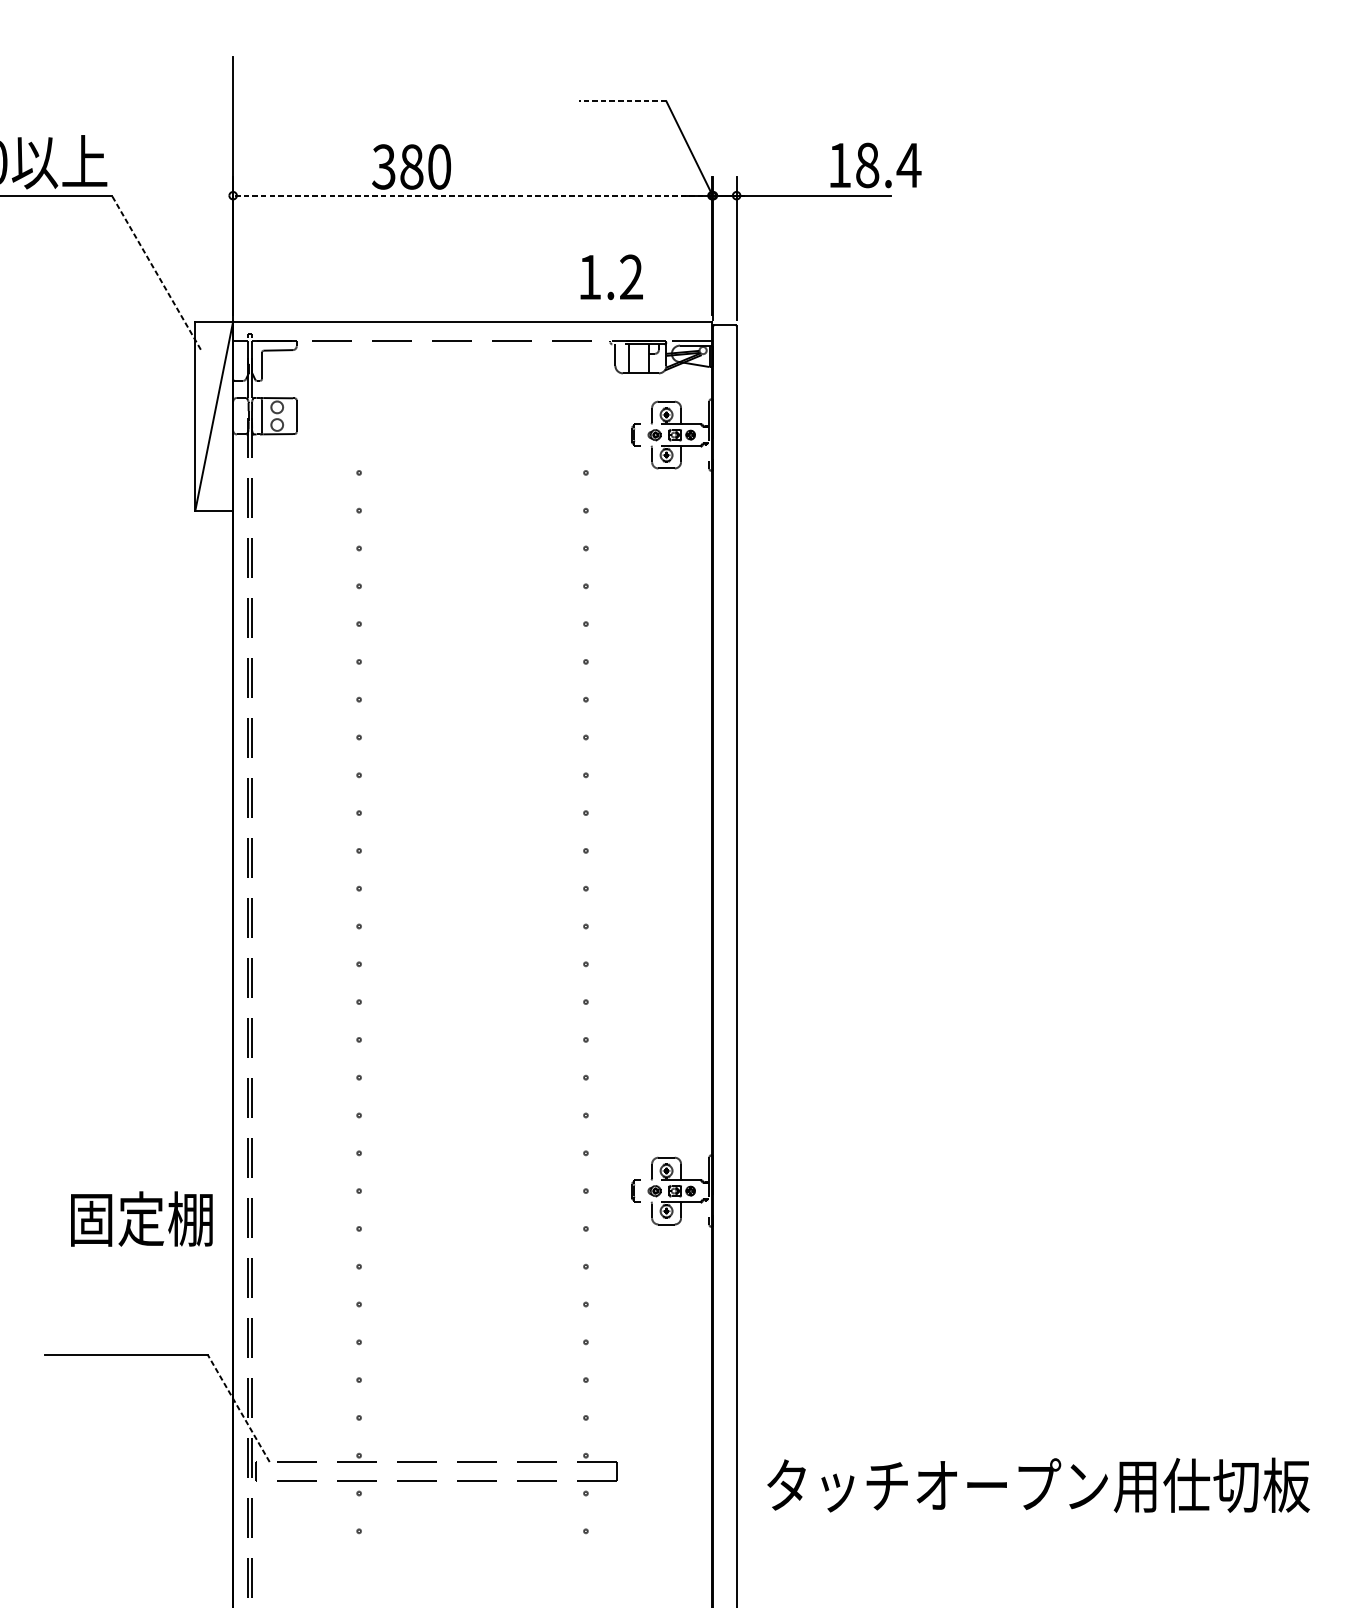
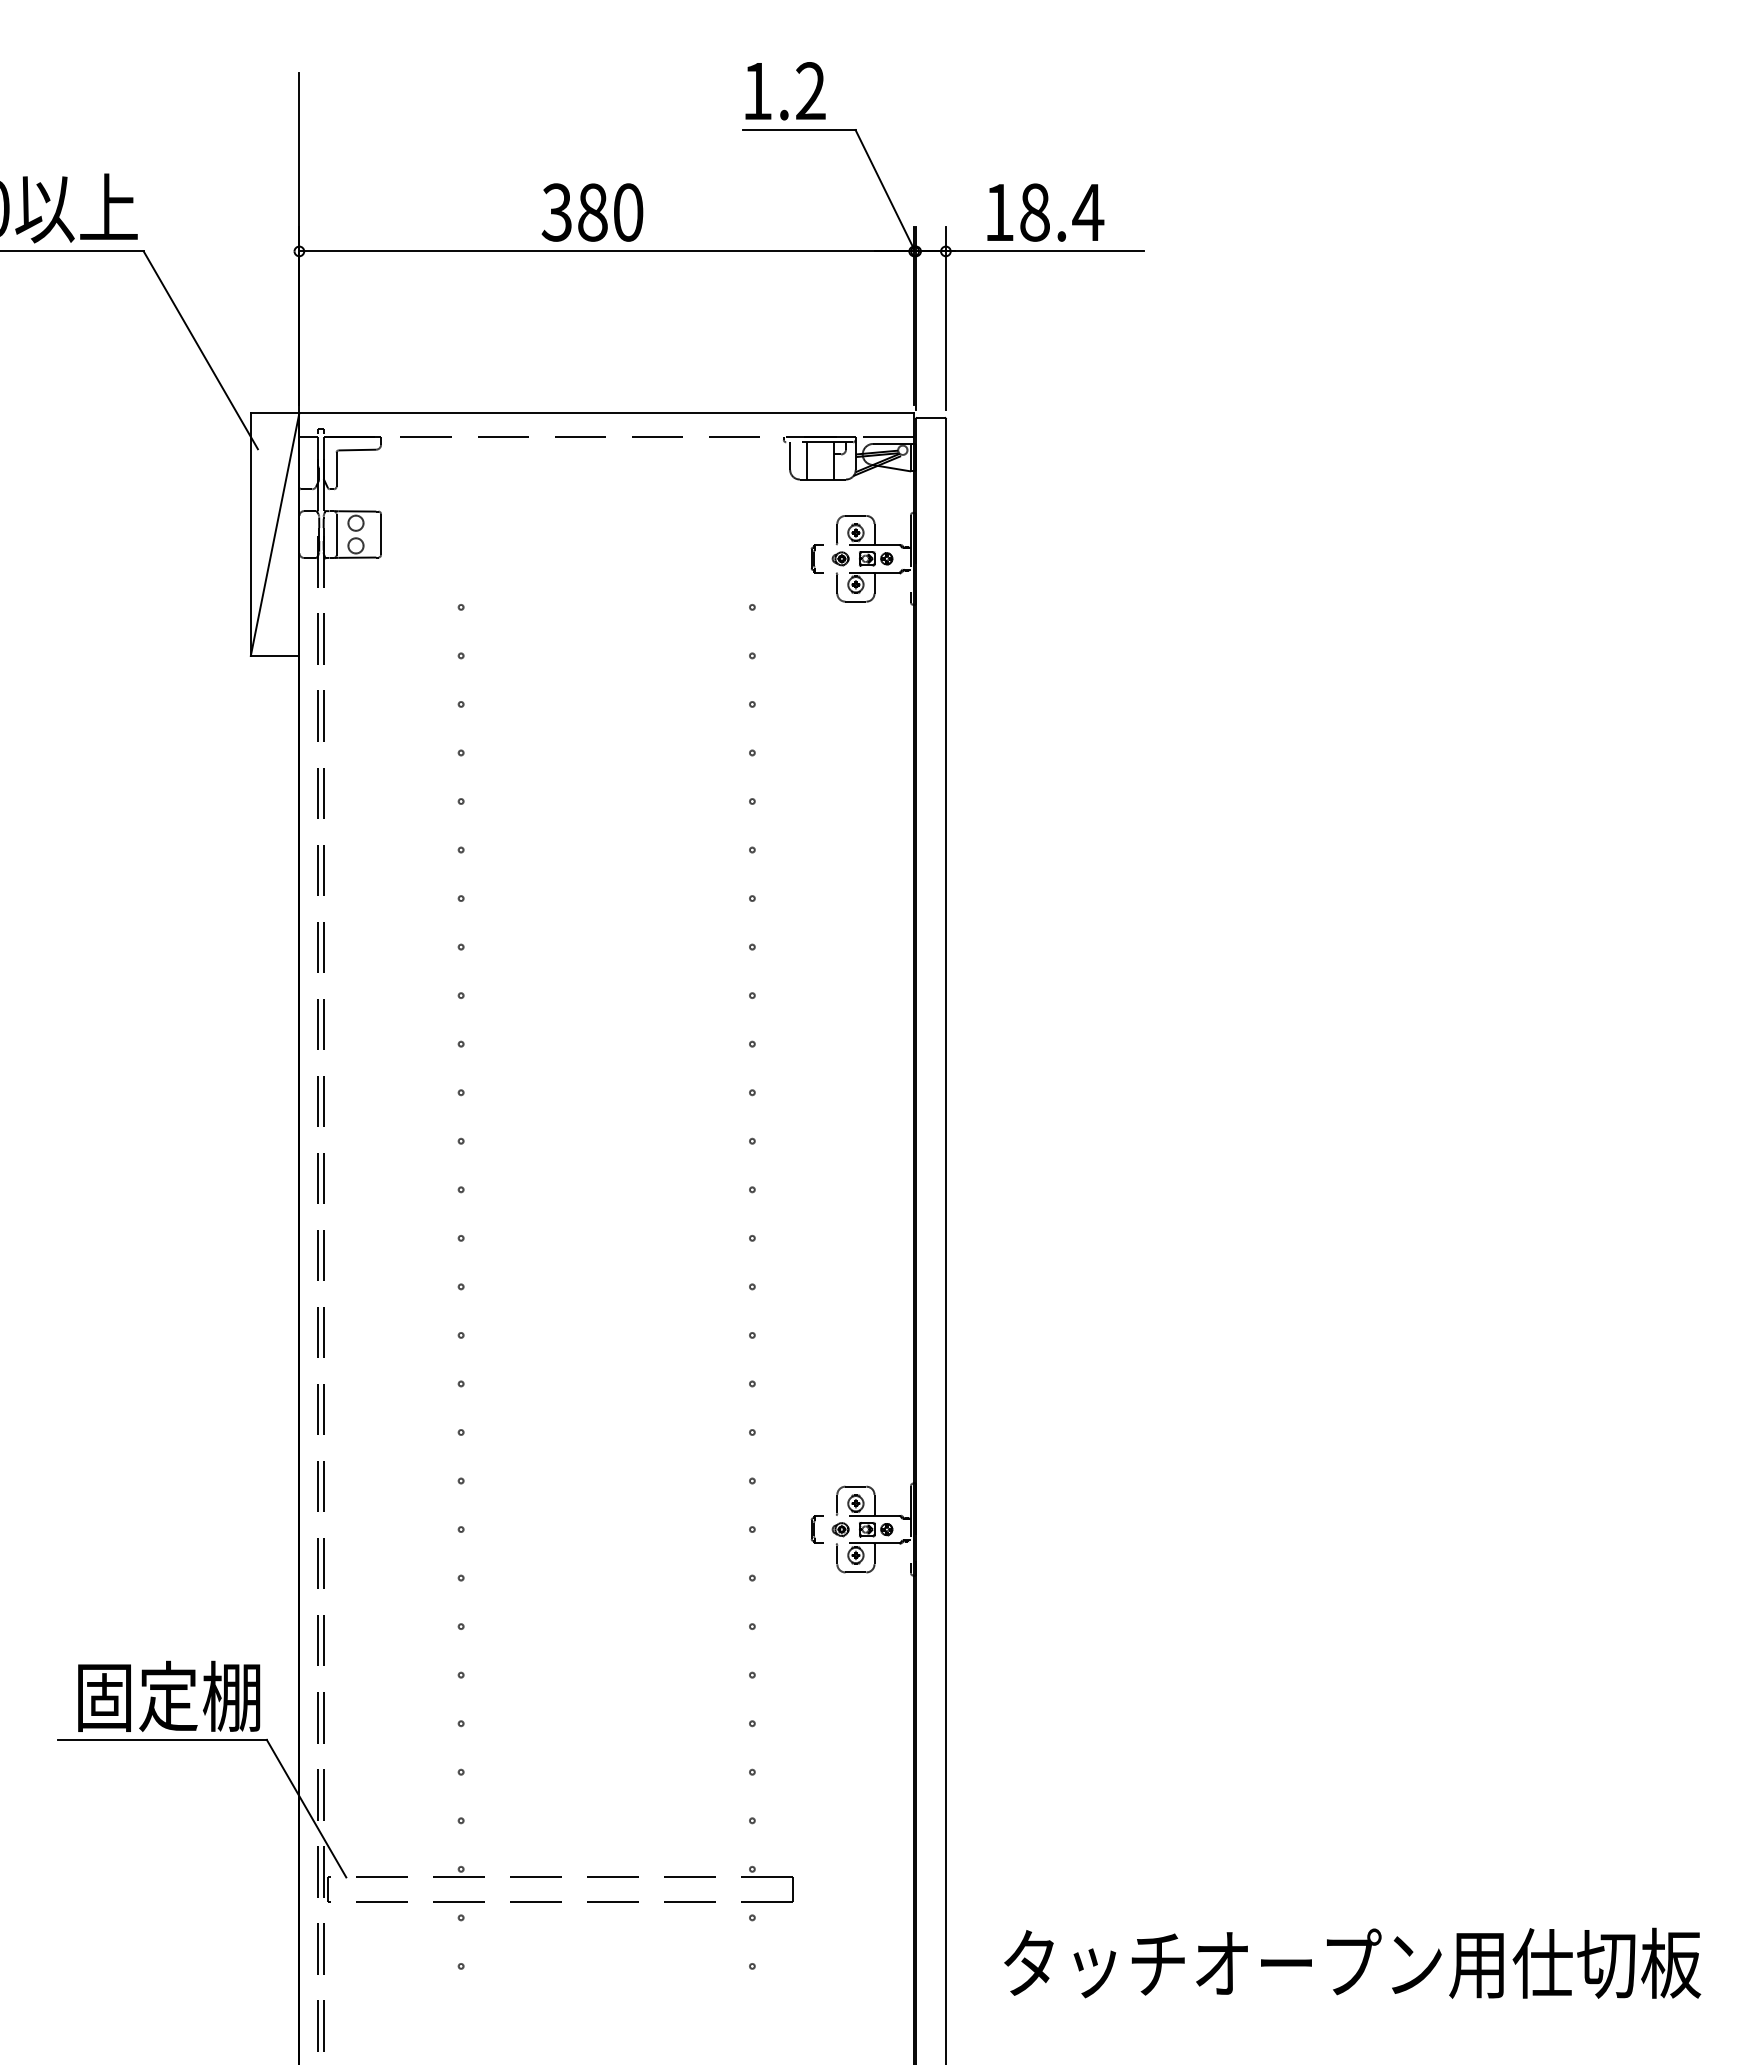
line: (621, 101) -> (798, 130), dashed -> solid
text: (875, 165) -> (1045, 212), moved
text: (411, 166) -> (592, 212), moved
line: (472, 195) -> (606, 251), dashed -> solid
line: (156, 272) -> (200, 349), dashed -> solid
text: (611, 277) -> (785, 91), moved
text: (142, 1218) -> (169, 1695), moved
line: (238, 1408) -> (306, 1808), dashed -> solid
text: (1038, 1484) -> (1352, 1962), moved

